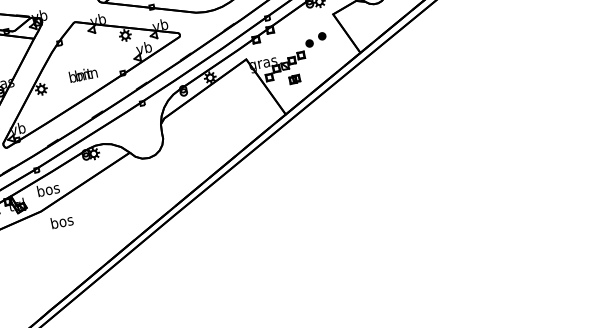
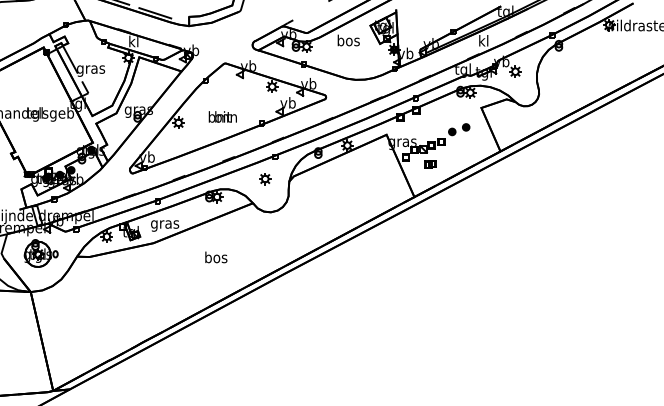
part: (137, 127) -> (265, 179), added
text: (48, 190) -> (165, 224), bos -> gras
text: (62, 221) -> (216, 257), moved

